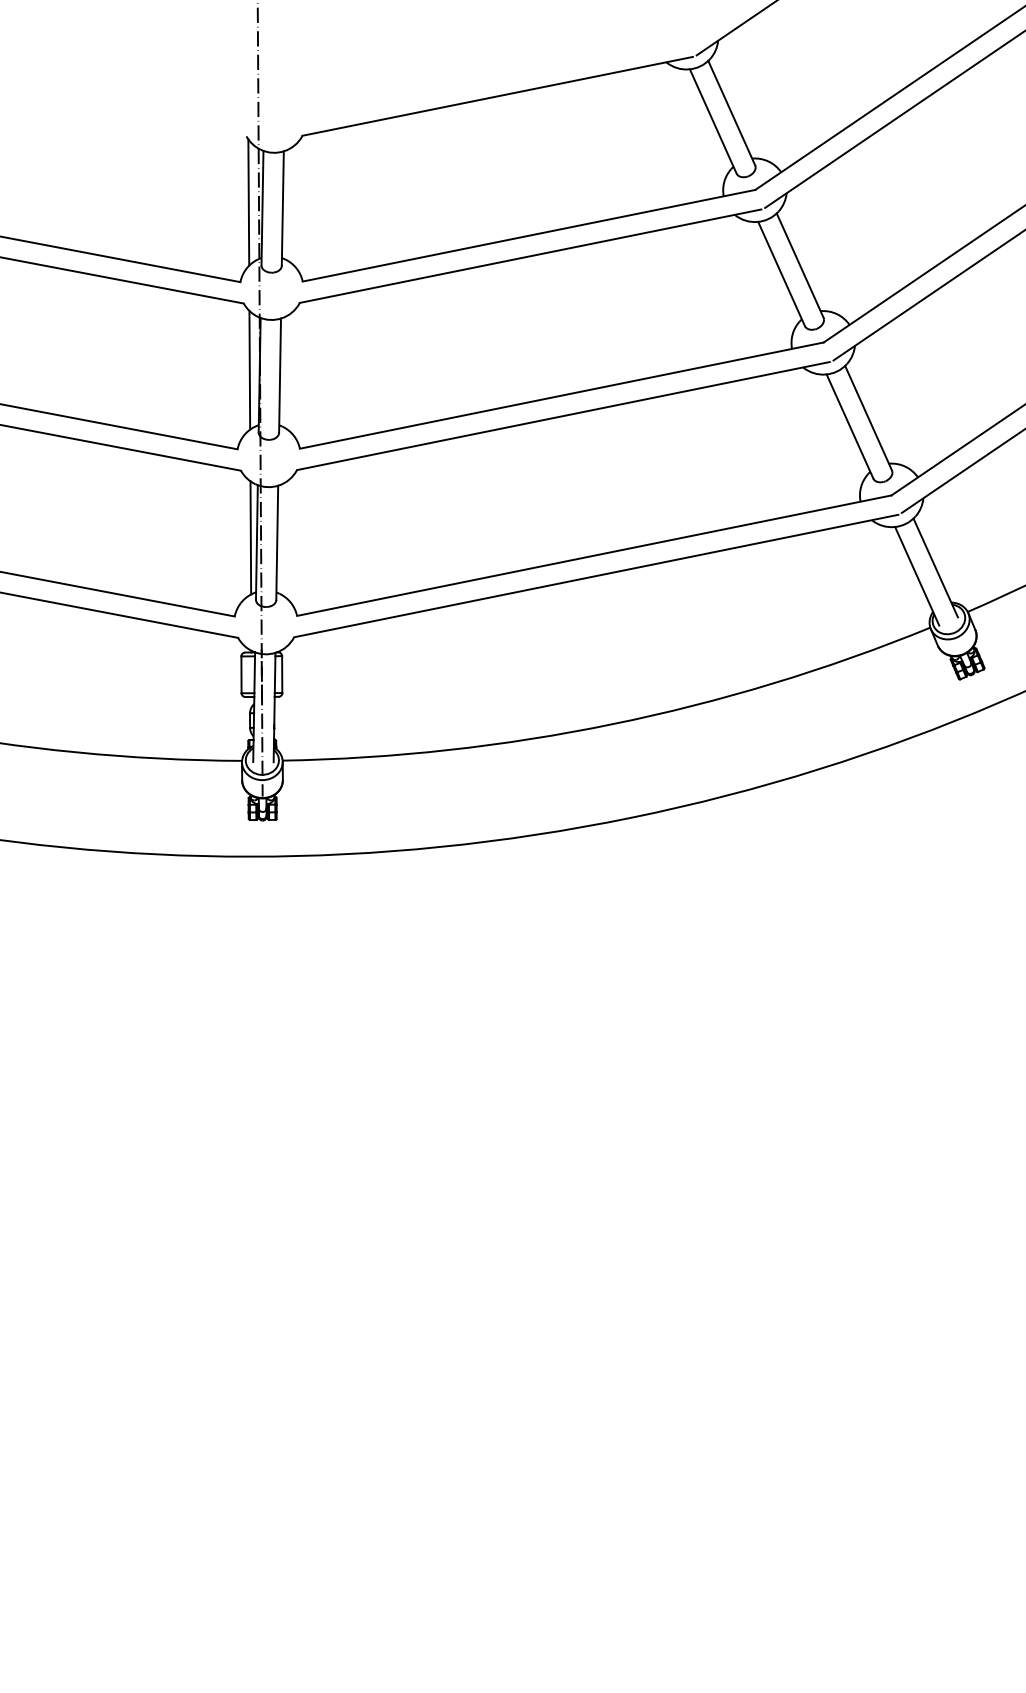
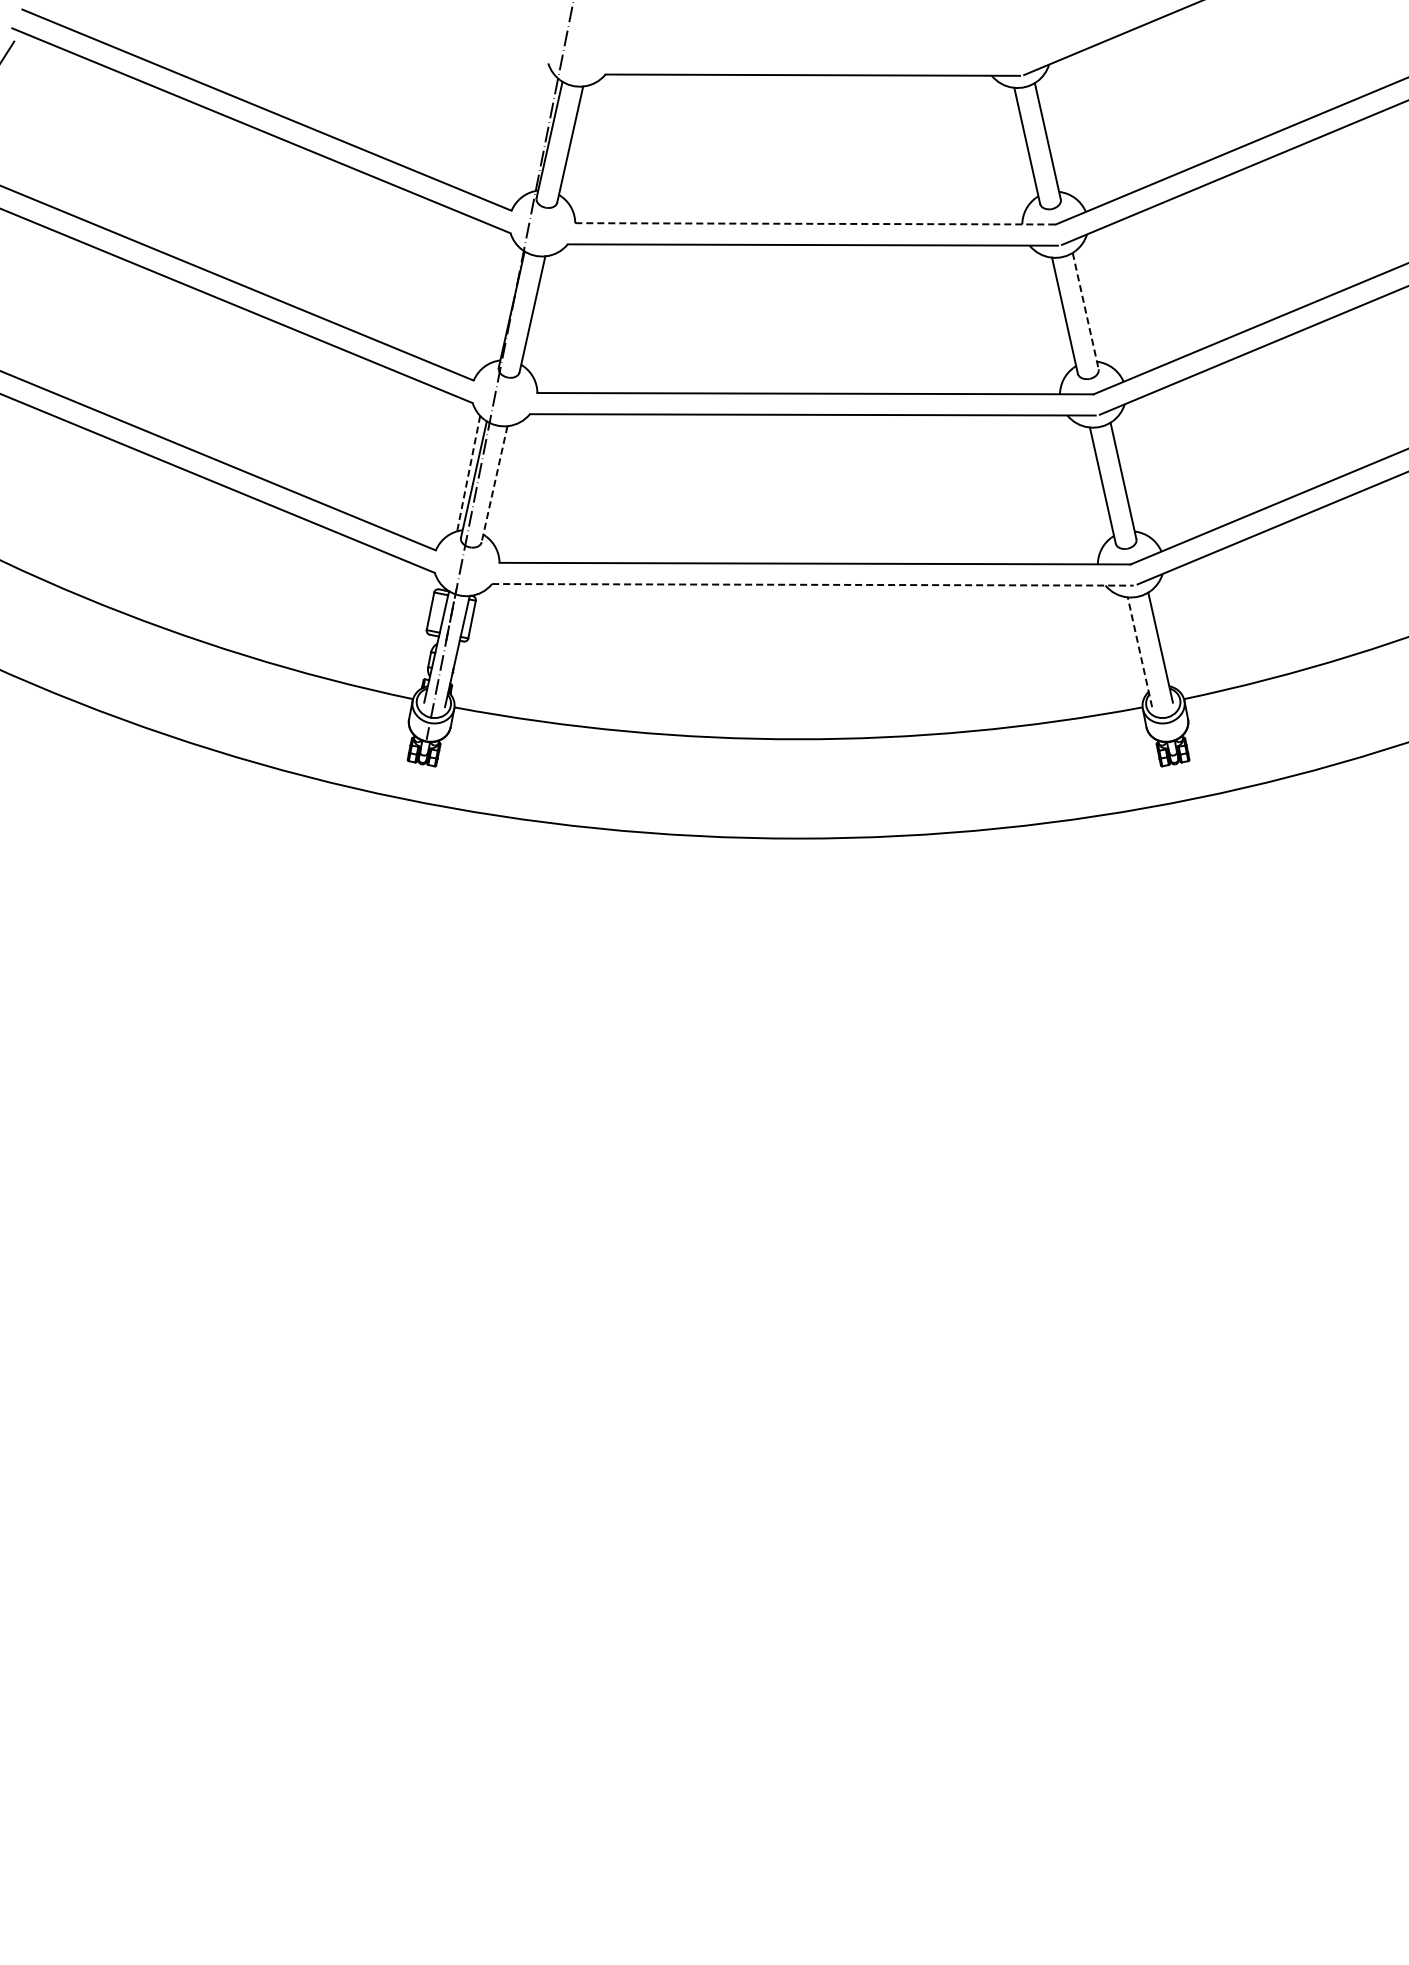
line: (248, 201) -> (536, 130), removed
line: (529, 235) -> (816, 223), solid -> dashed
line: (800, 266) -> (1085, 311), solid -> dashed
line: (249, 370) -> (502, 302), removed
line: (250, 537) -> (468, 473), solid -> dashed
line: (277, 543) -> (494, 484), solid -> dashed
line: (595, 575) -> (812, 584), solid -> dashed
line: (916, 575) -> (1139, 651), solid -> dashed

